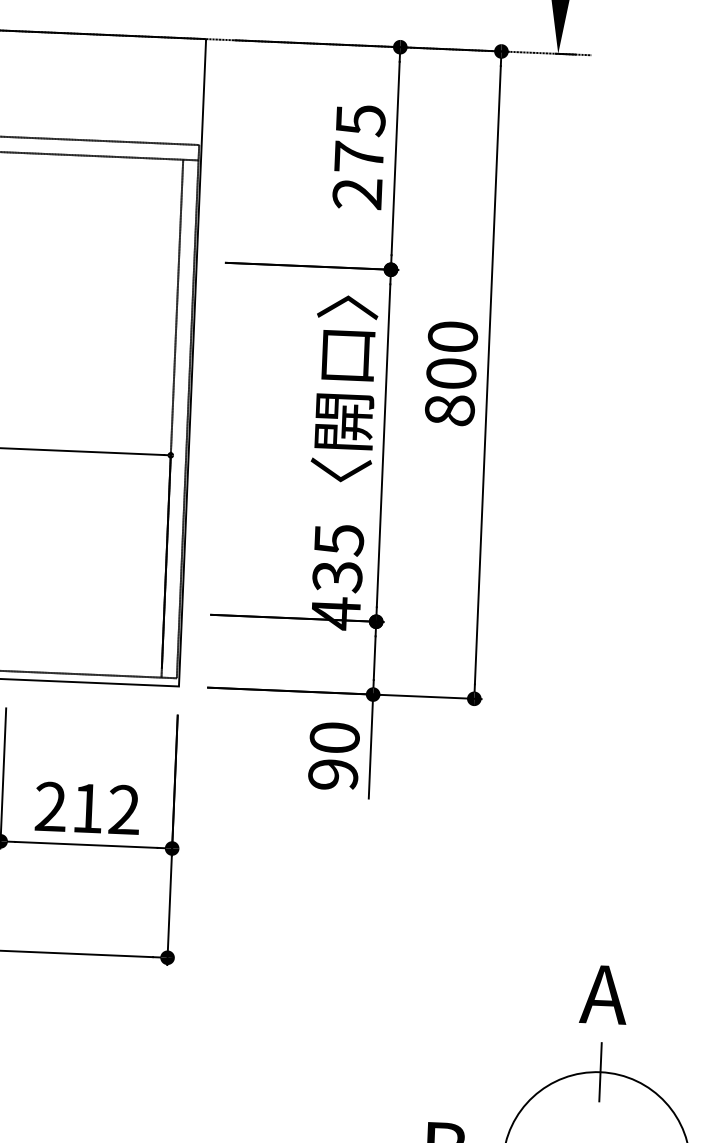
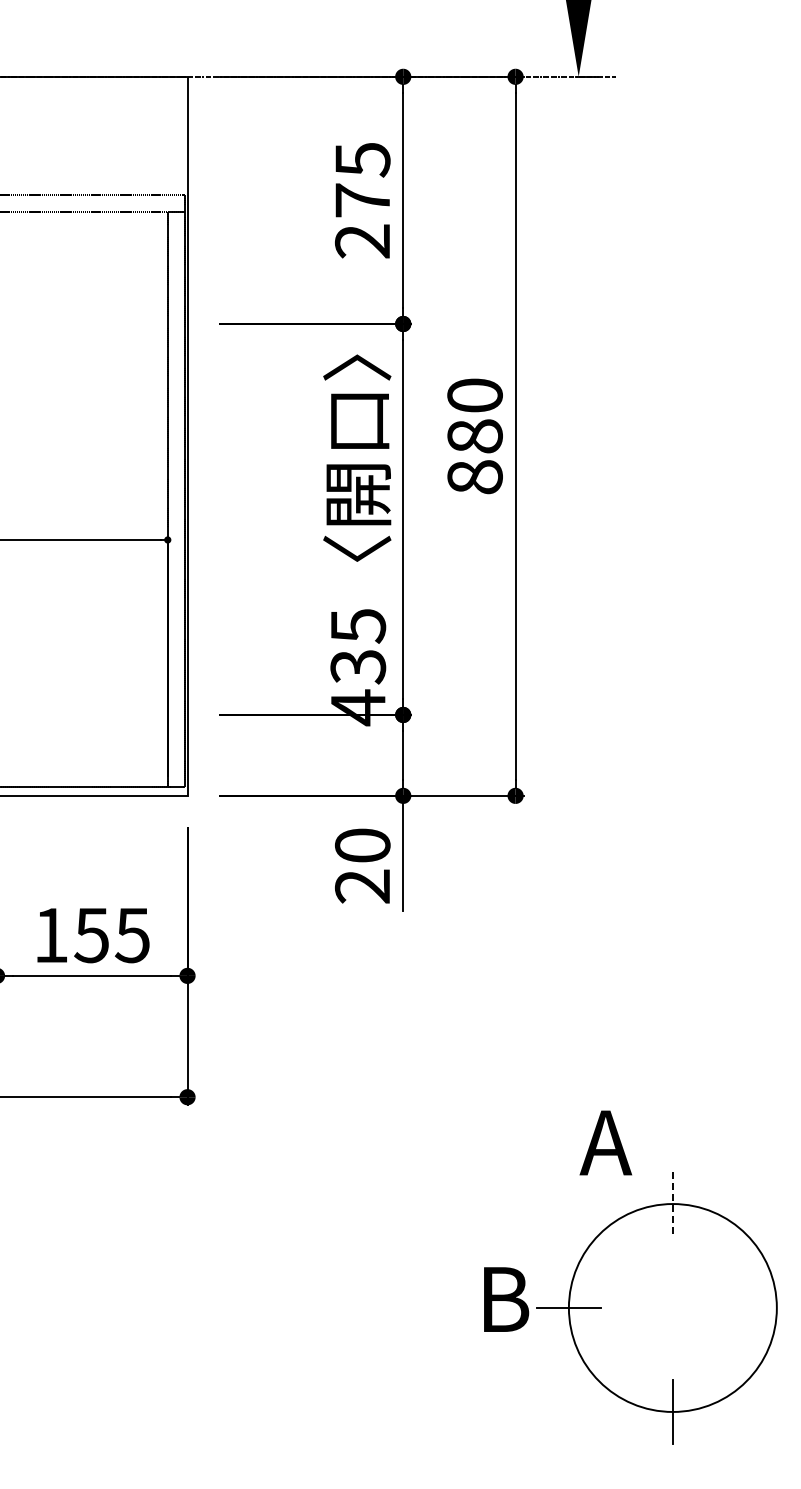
text: (450, 373) -> (474, 436), 800 -> 880
text: (333, 774) -> (362, 886), 90 -> 20
text: (87, 808) -> (91, 935), 212 -> 155
text: (603, 994) -> (605, 1142), moved
line: (600, 1072) -> (672, 1204), solid -> dashed

